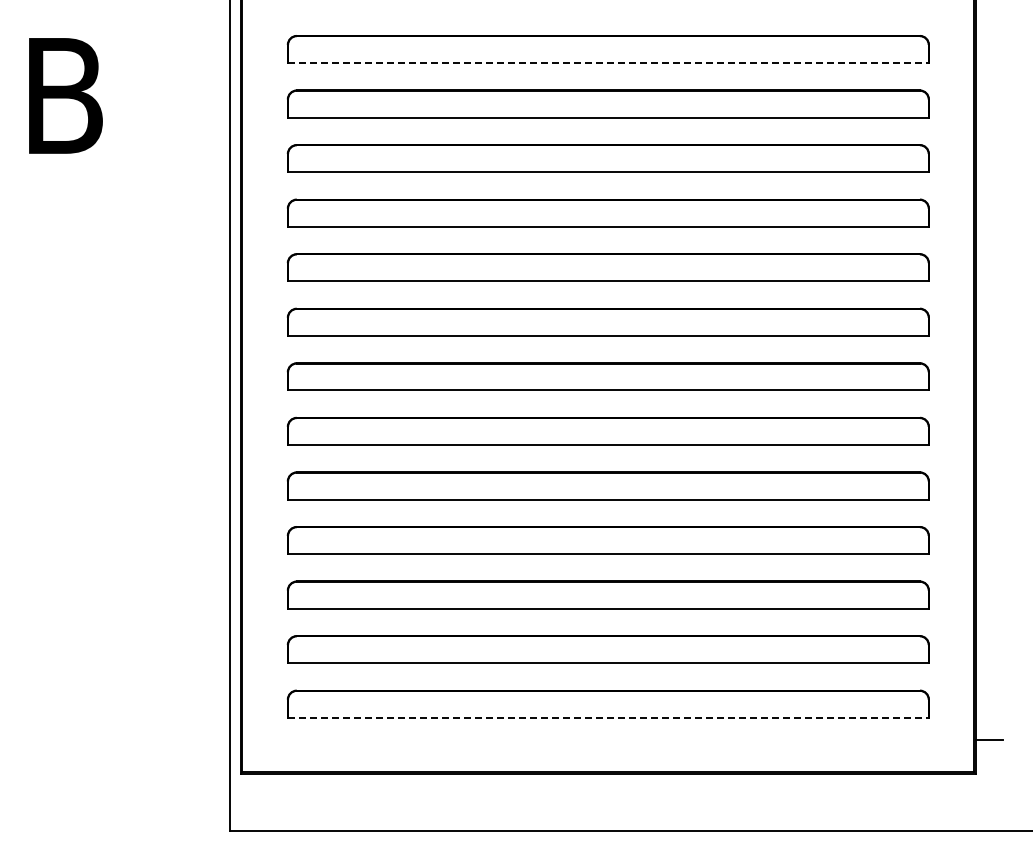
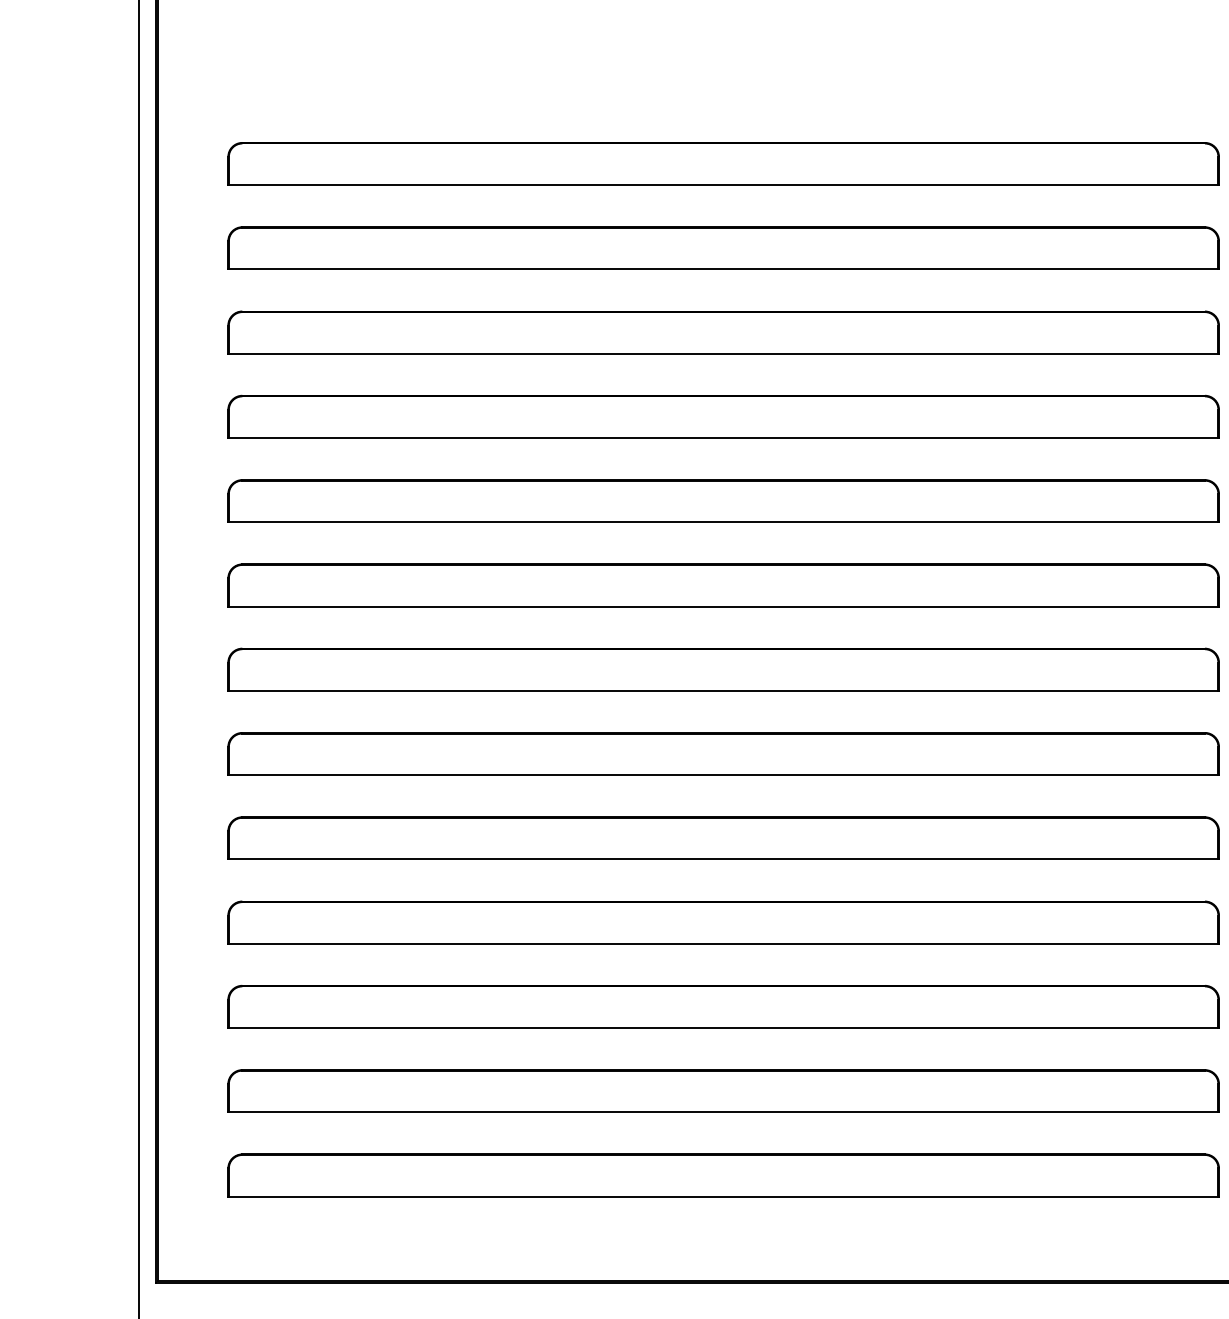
line: (608, 63) -> (723, 185), dashed -> solid
line: (608, 717) -> (723, 1195), dashed -> solid

